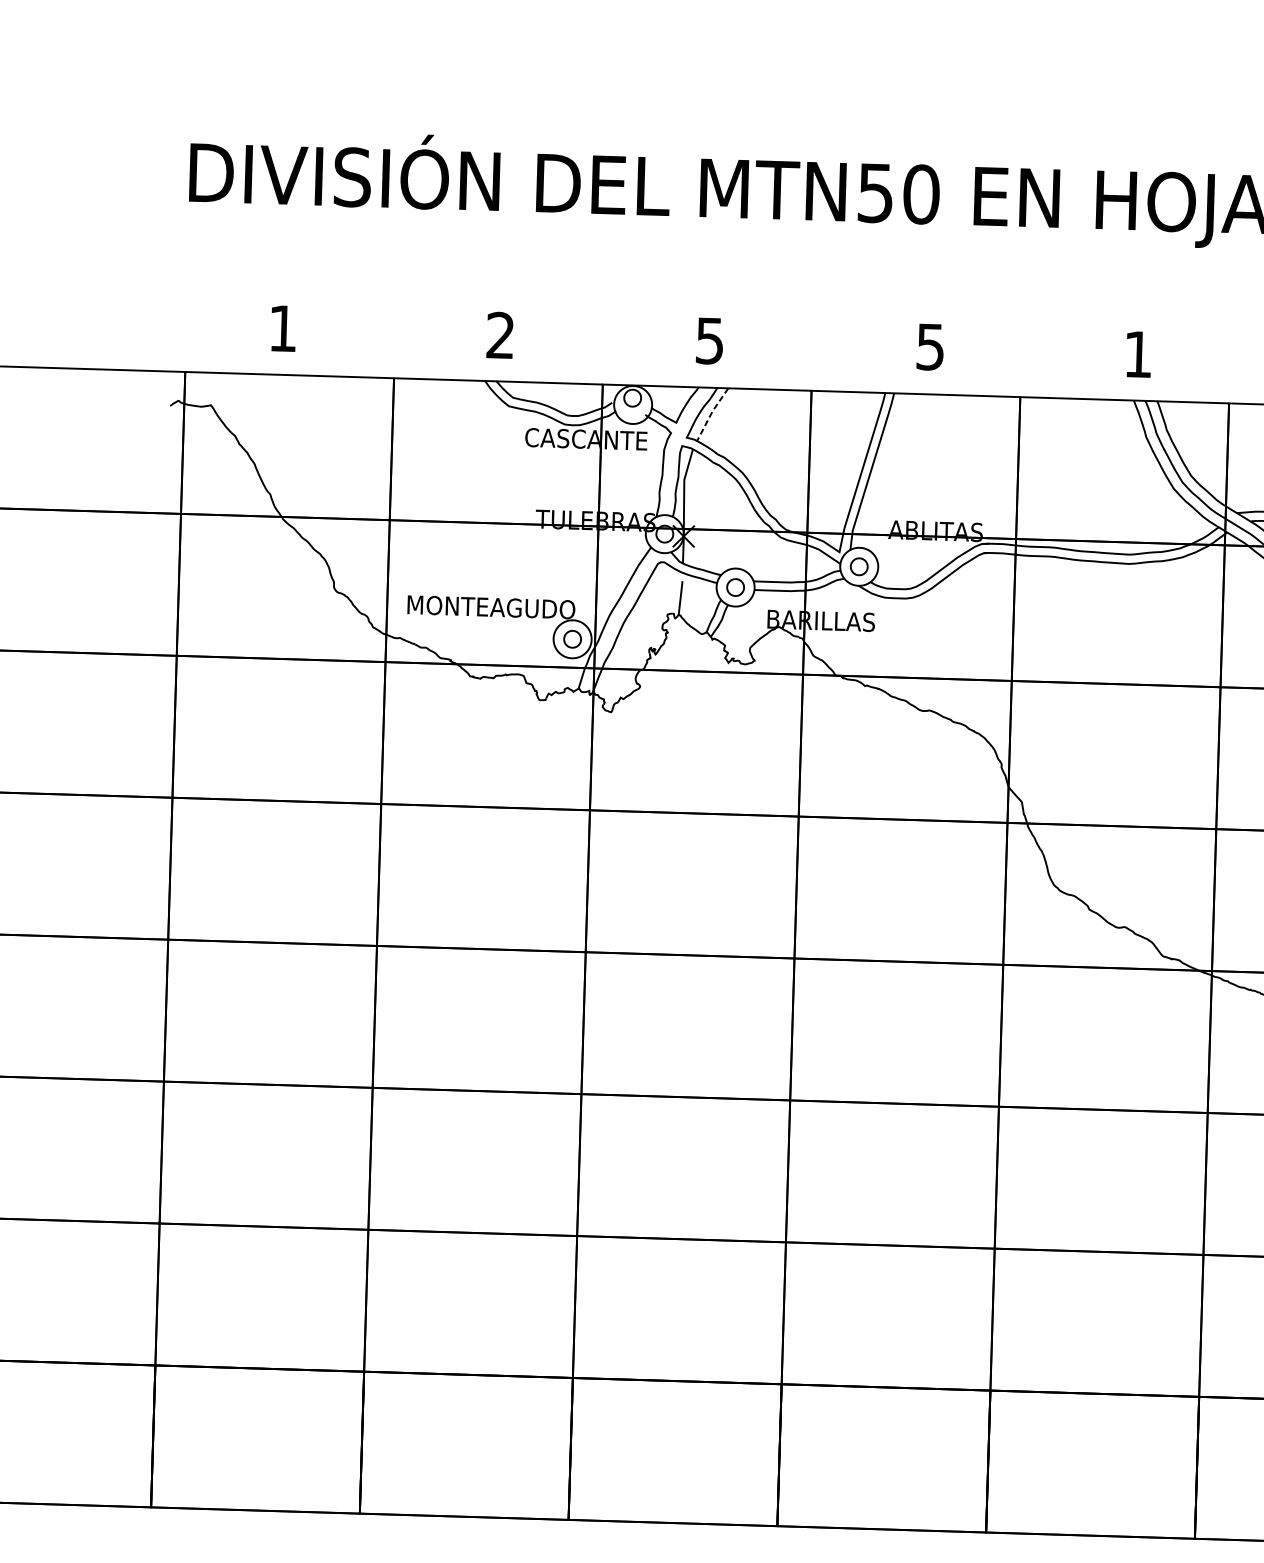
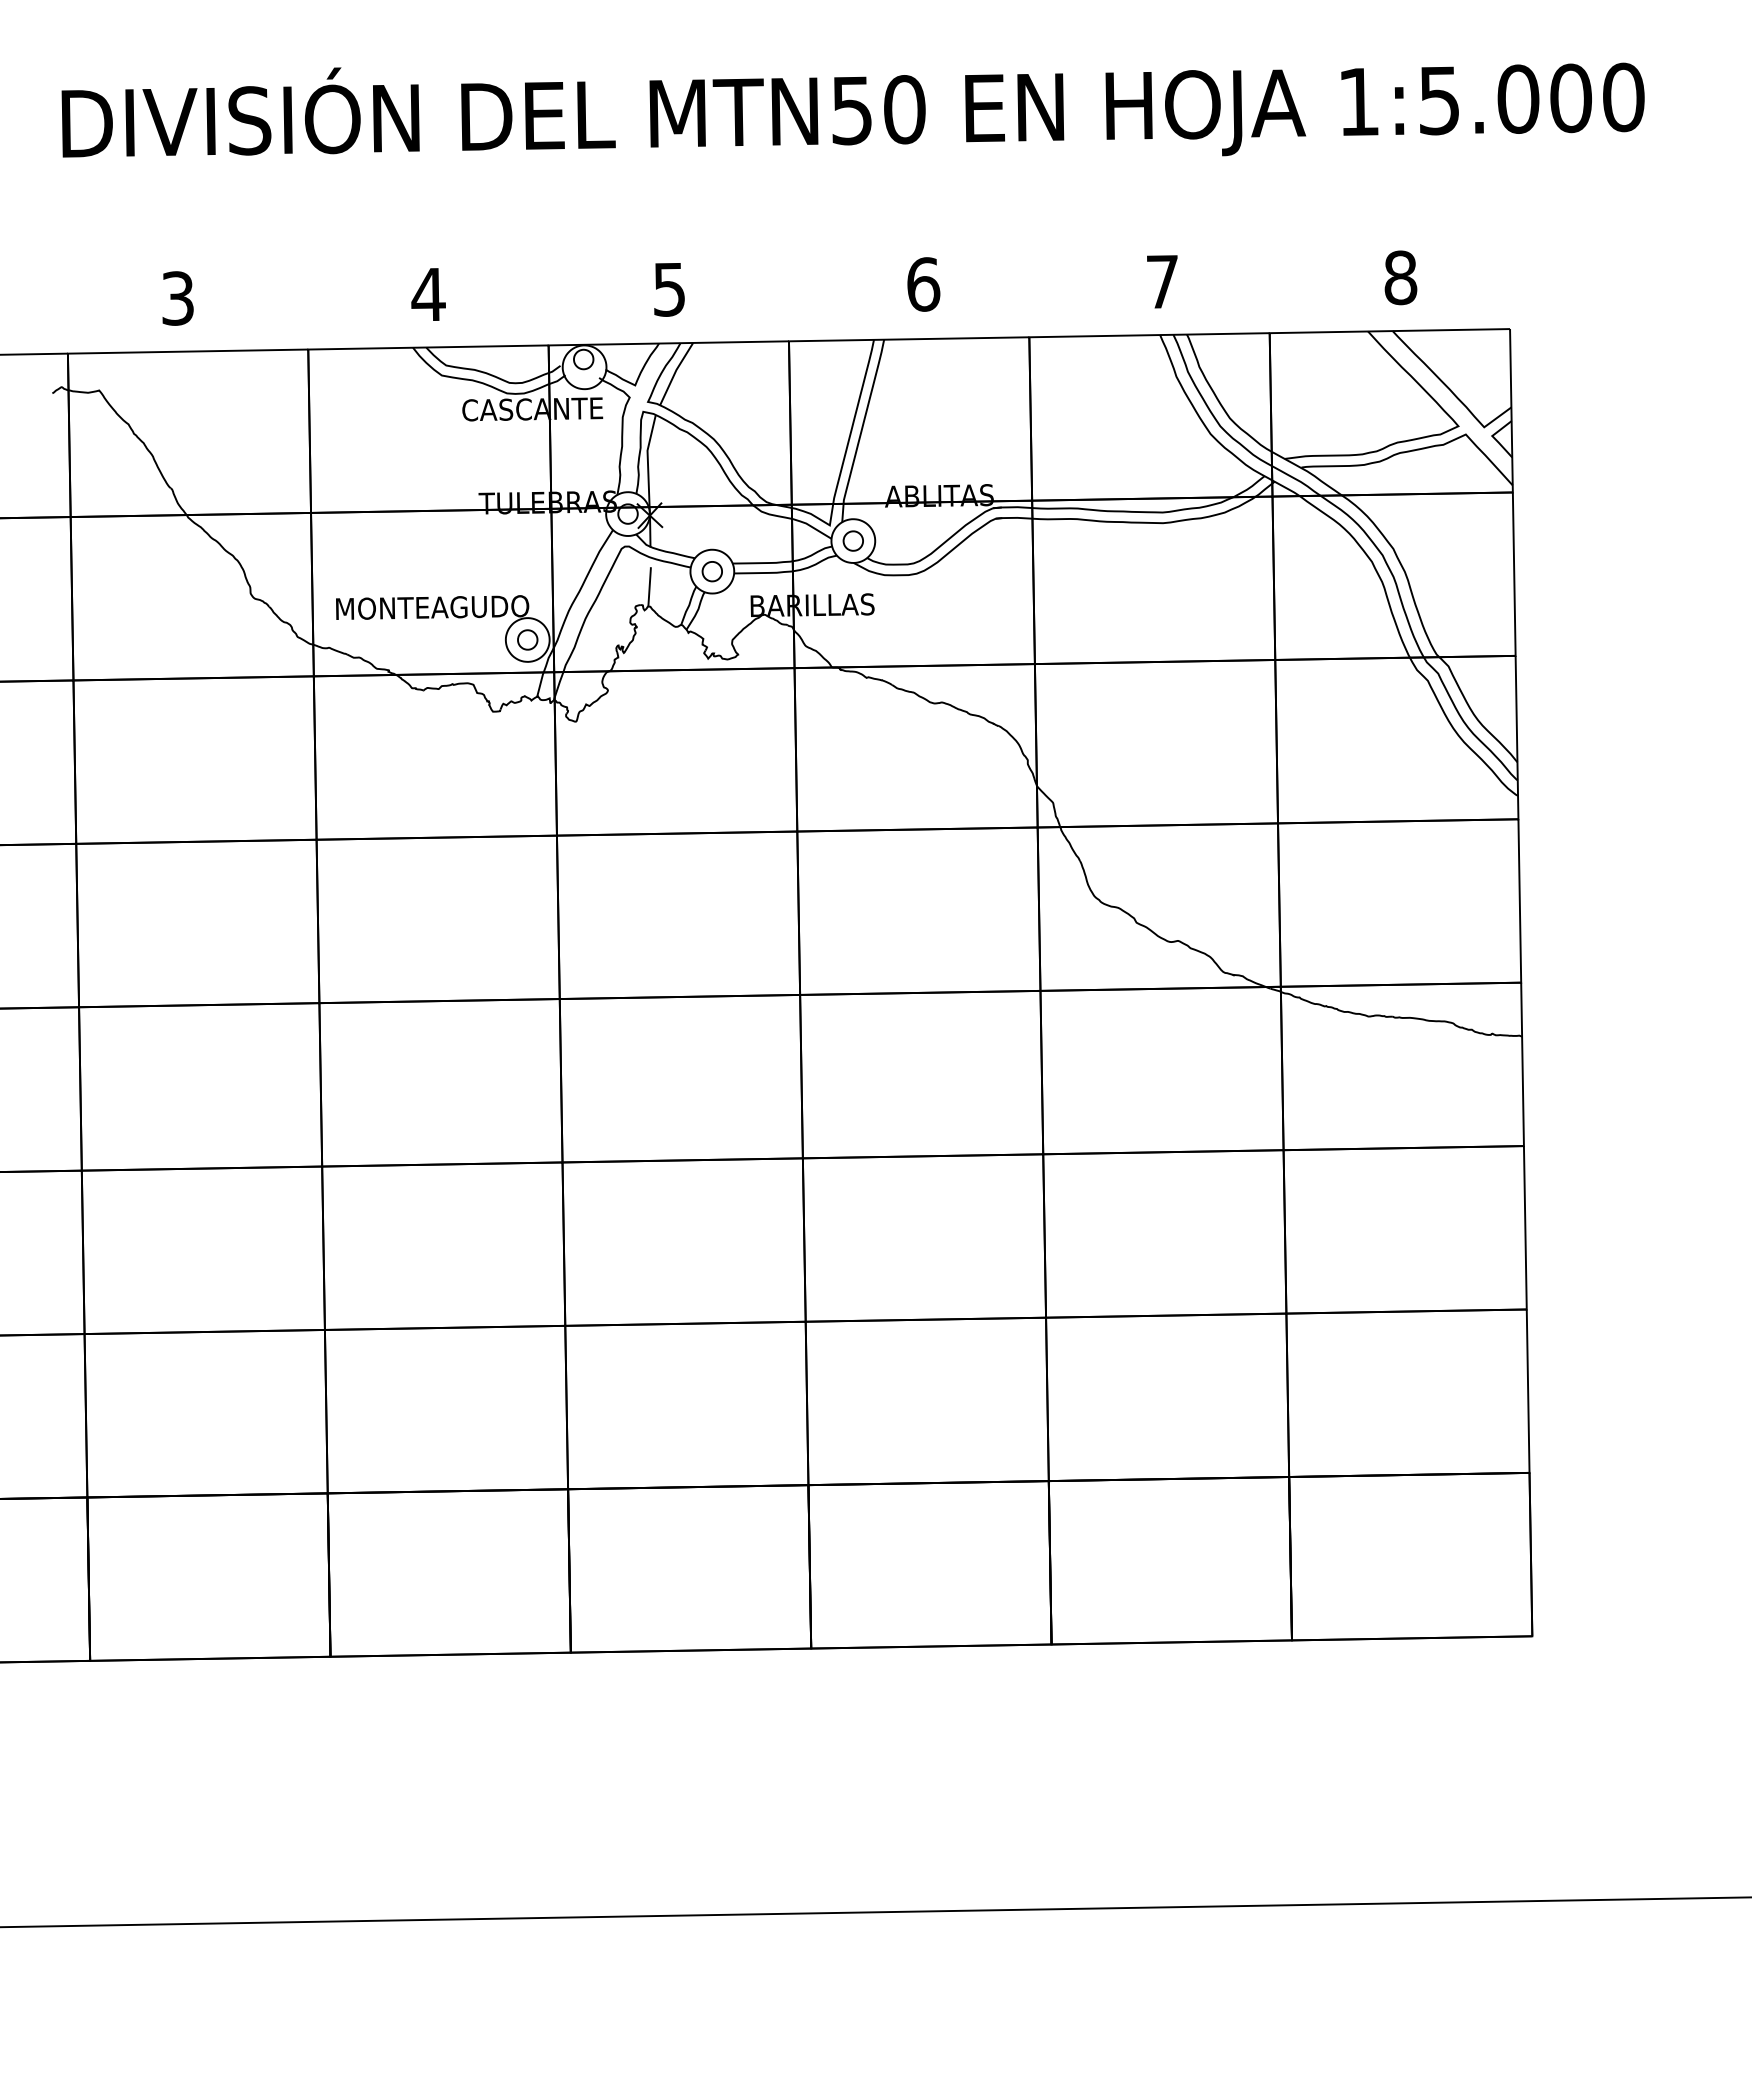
text: (282, 328) -> (177, 298), 1 -> 3
text: (500, 335) -> (428, 294), 2 -> 4
text: (930, 347) -> (923, 284), 5 -> 6
text: (1138, 354) -> (1162, 281), 1 -> 7
line: (711, 413) -> (675, 372), dashed -> solid

